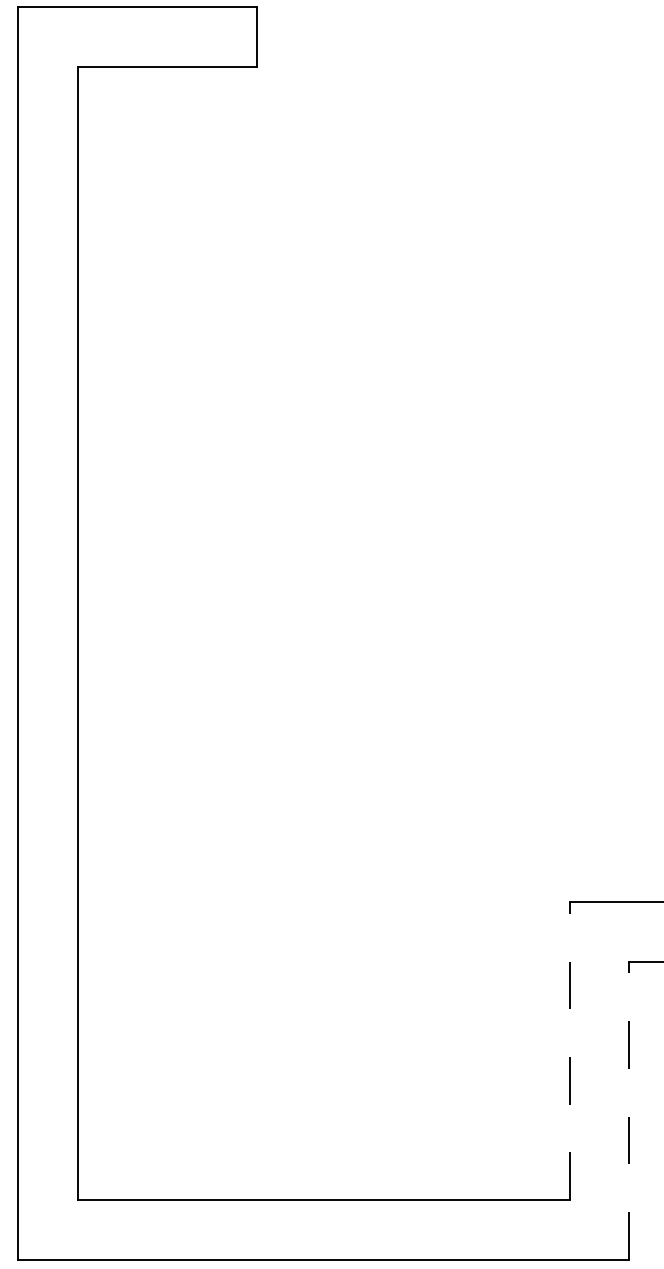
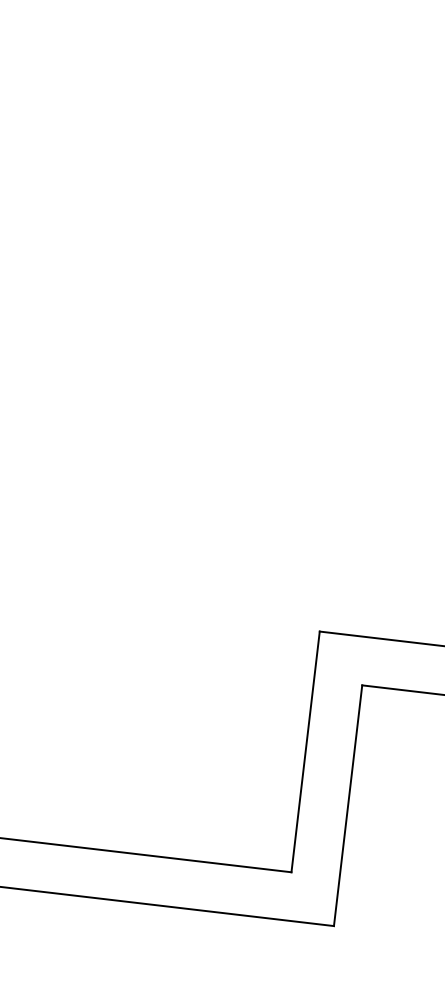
line: (569, 1050) -> (305, 751), dashed -> solid
line: (629, 1110) -> (348, 805), dashed -> solid

